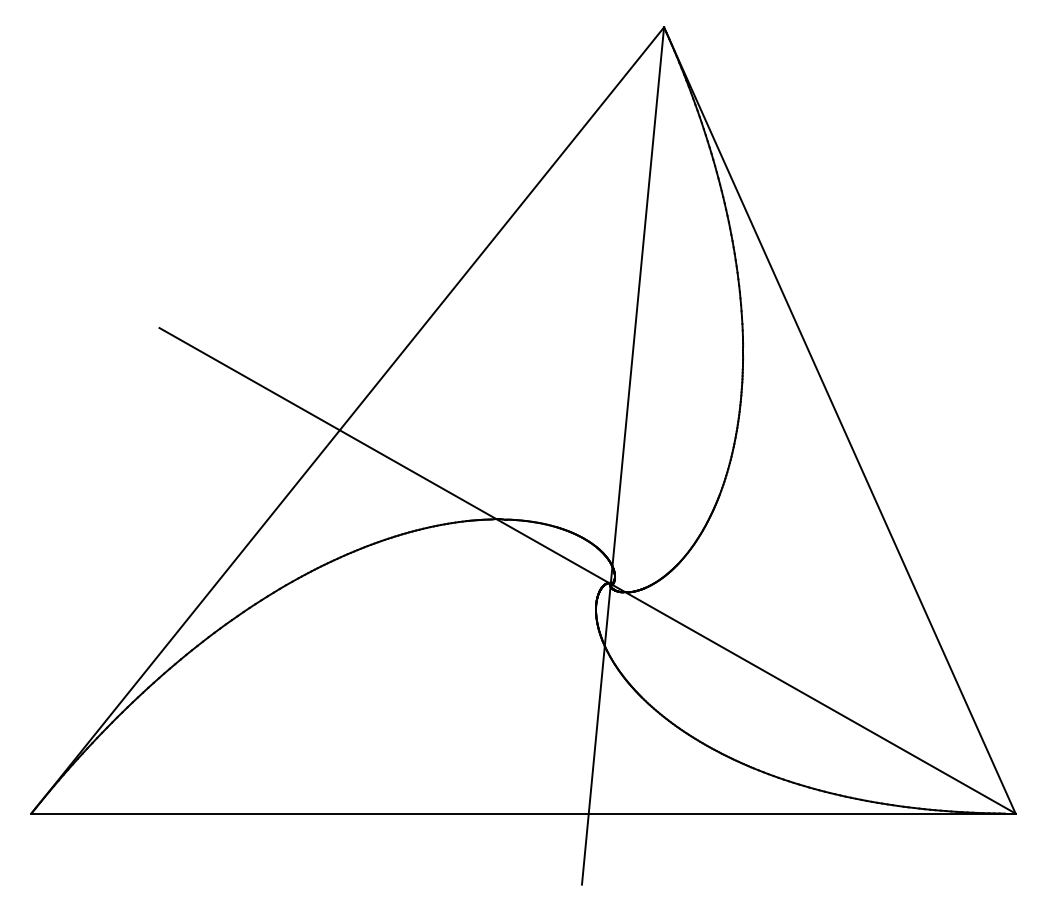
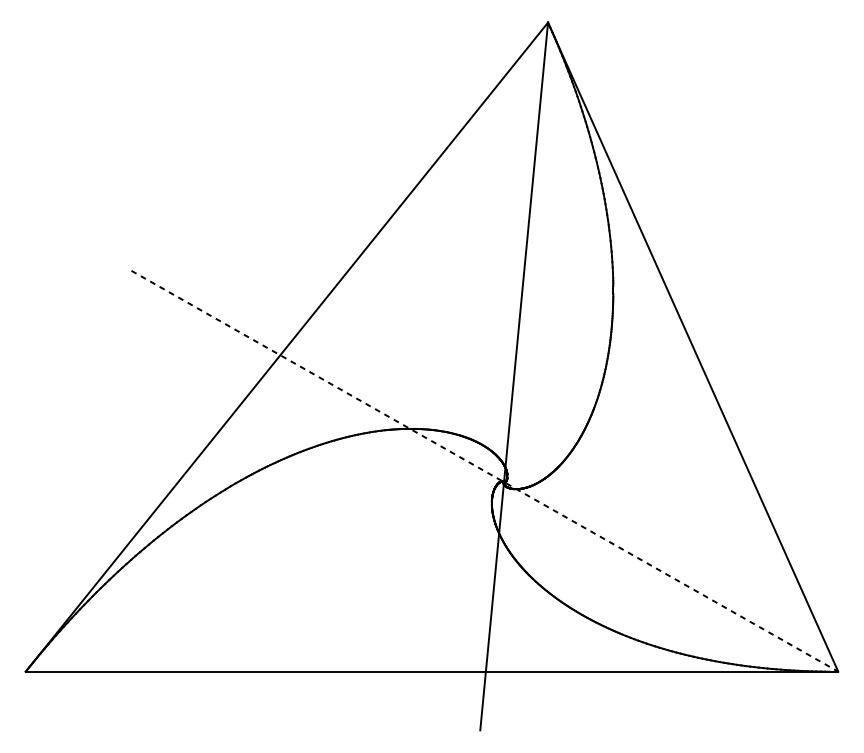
line: (587, 571) -> (484, 471), solid -> dashed

